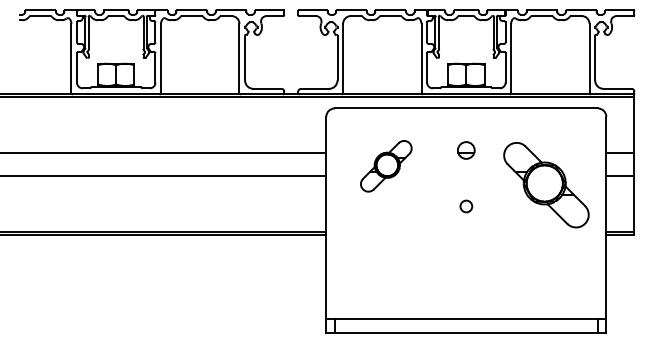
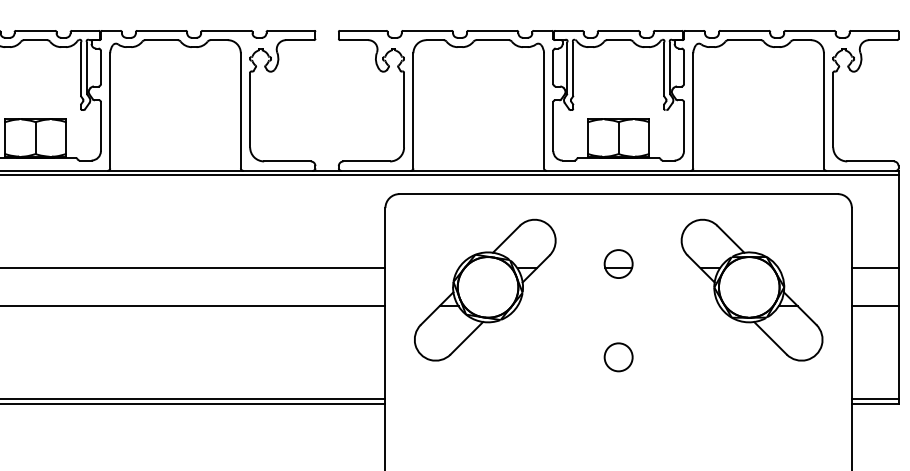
part: (386, 166) -> (485, 290), size x1.67
part: (546, 185) -> (752, 290), moved
circle: (466, 206) -> (618, 357), size x1.43

